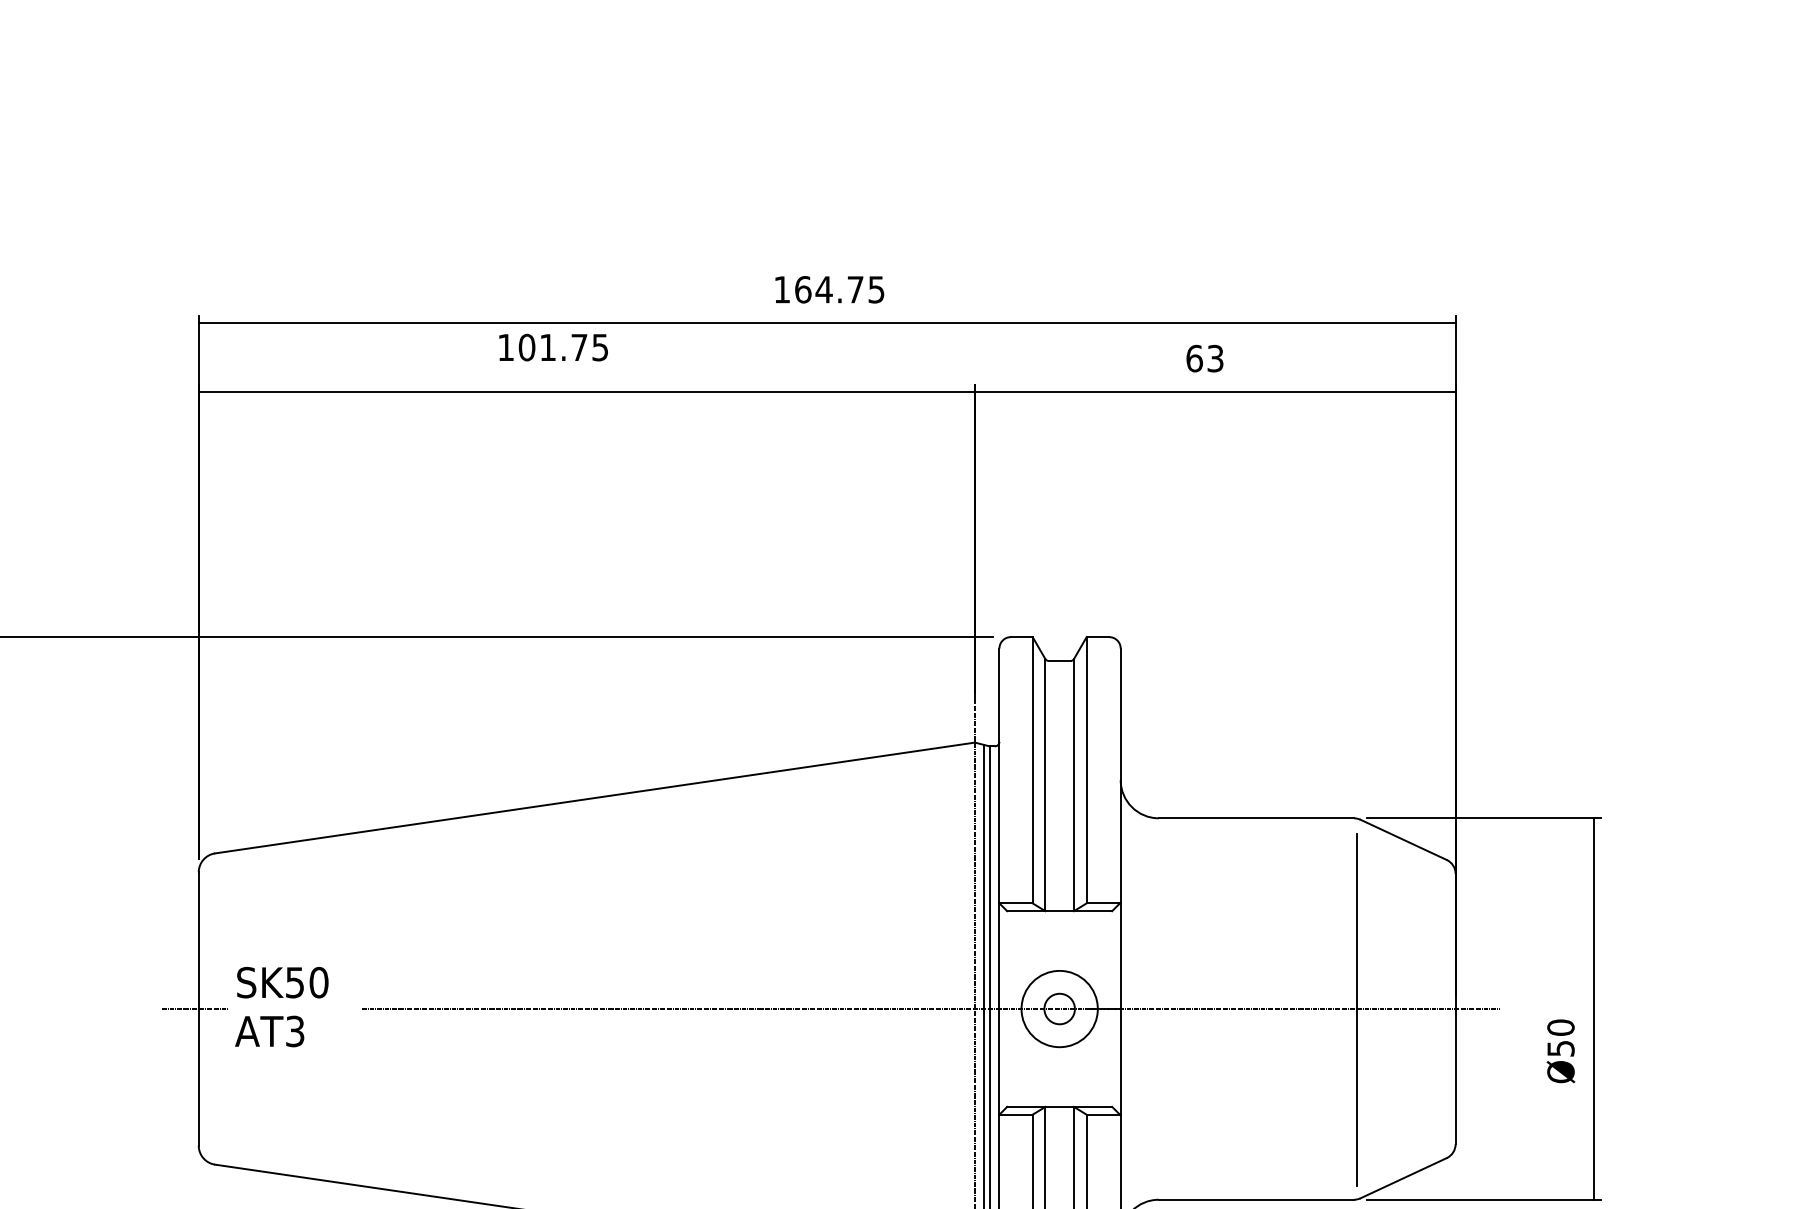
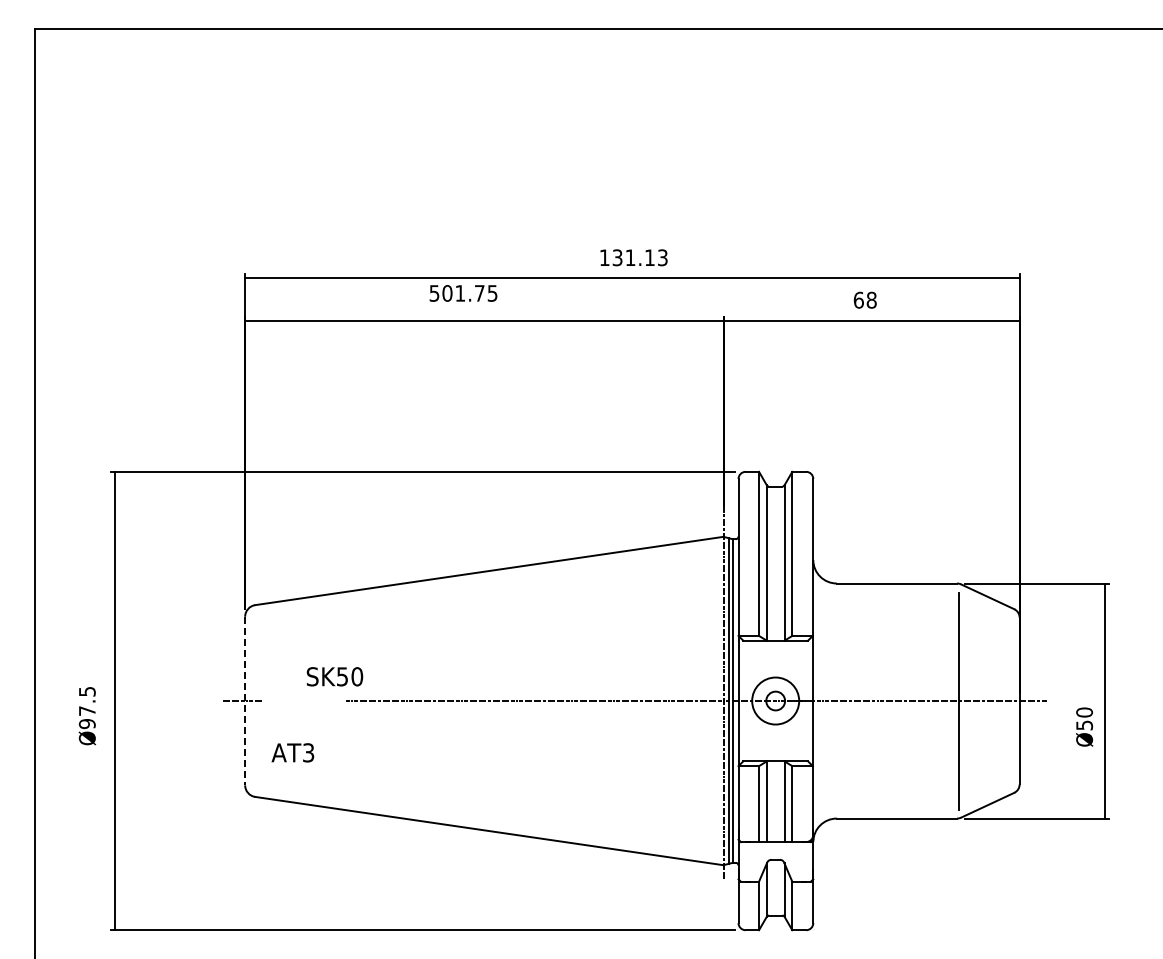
text: (838, 289) -> (639, 257), 164.75 -> 131.13
text: (506, 347) -> (434, 293), 101.75 -> 501.75
text: (1215, 357) -> (871, 299), 63 -> 68
text: (282, 982) -> (334, 676), moved
line: (199, 1009) -> (245, 701), solid -> dashed
text: (269, 1030) -> (292, 752), moved

